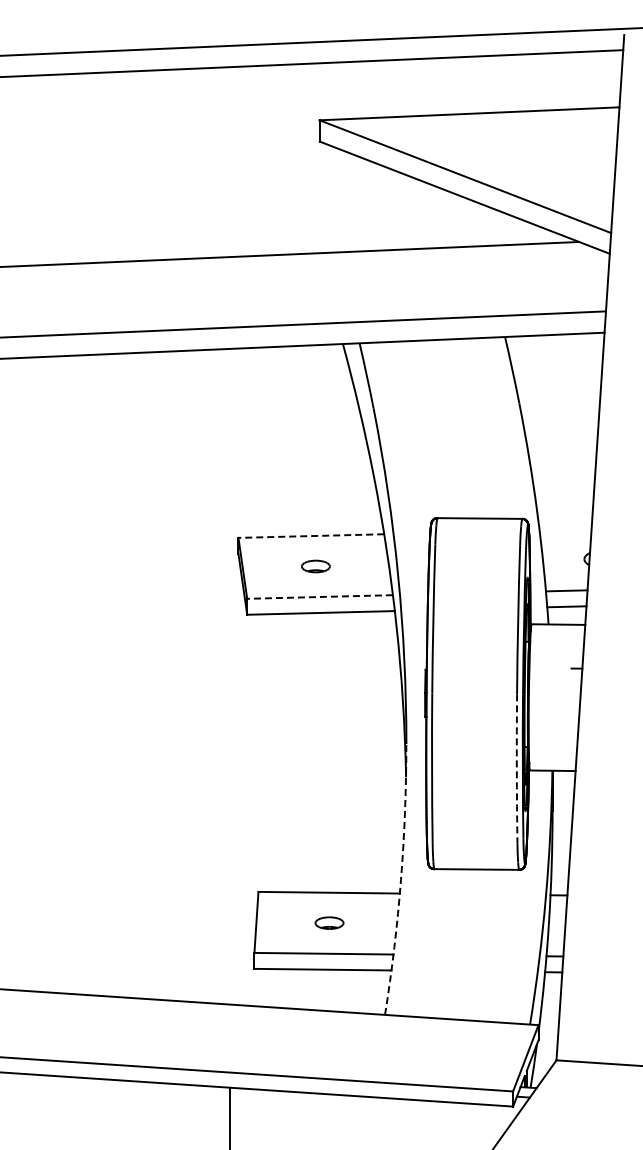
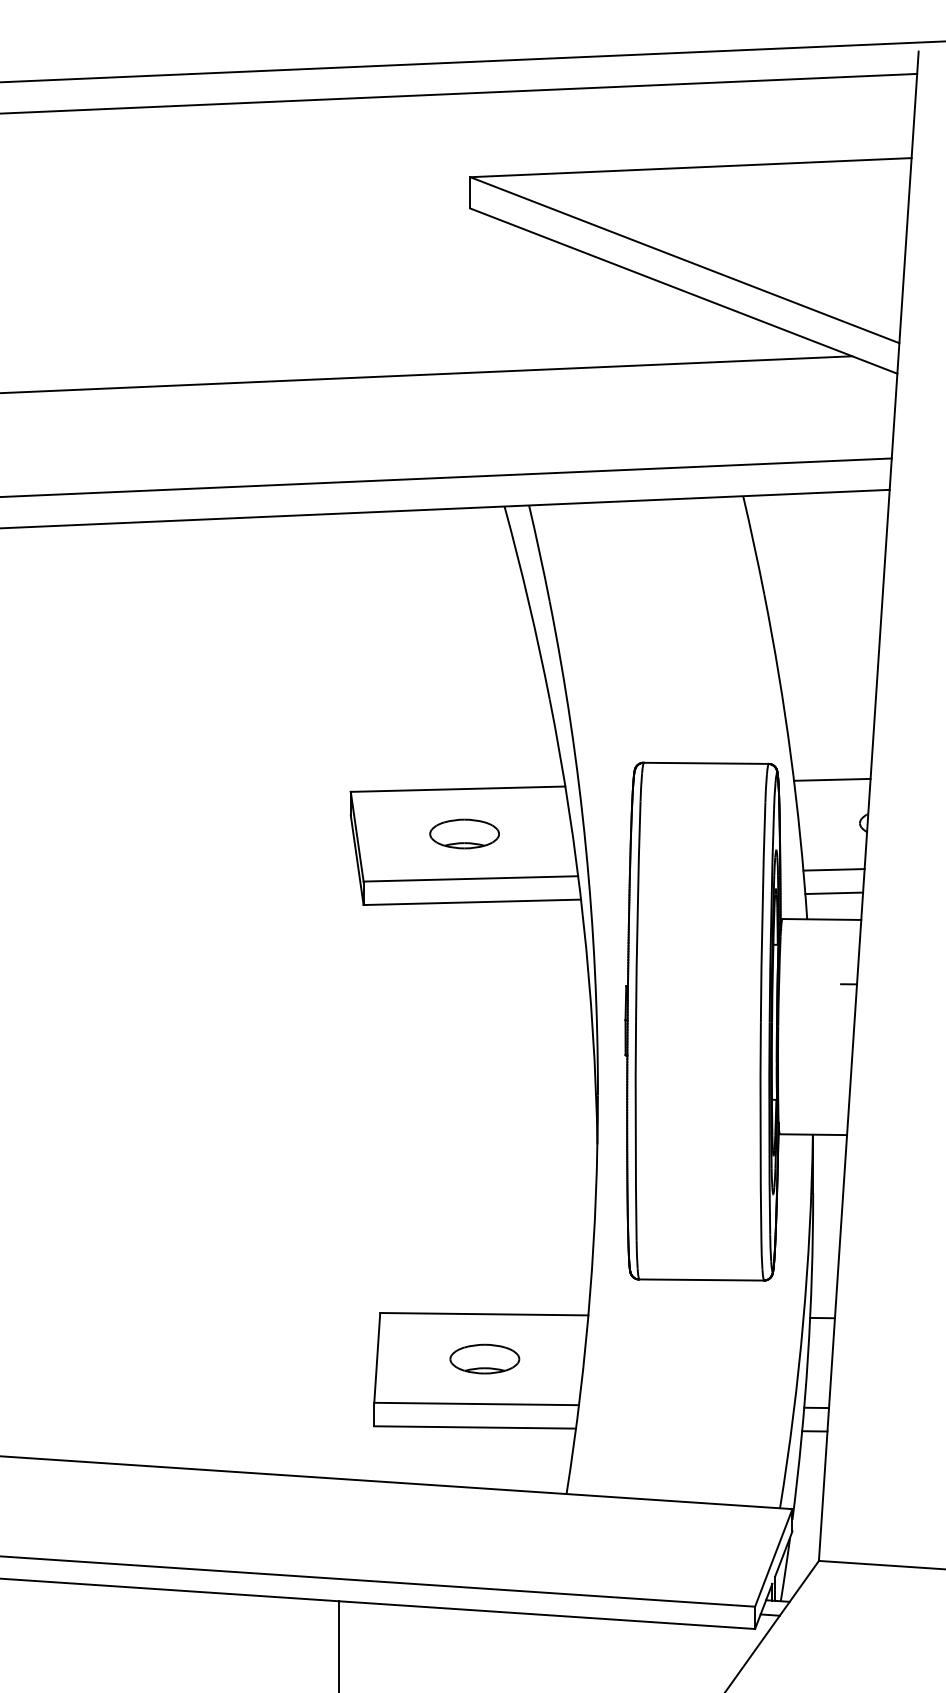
line: (565, 529) -> (832, 779), added
line: (311, 536) -> (458, 789), dashed -> solid
part: (315, 566) -> (464, 833), size x1.67
line: (320, 597) -> (471, 879), dashed -> solid
arc: (516, 768) -> (760, 1131), dashed -> solid
arc: (401, 879) -> (590, 1294), dashed -> solid
part: (329, 922) -> (484, 1358), size x1.67

